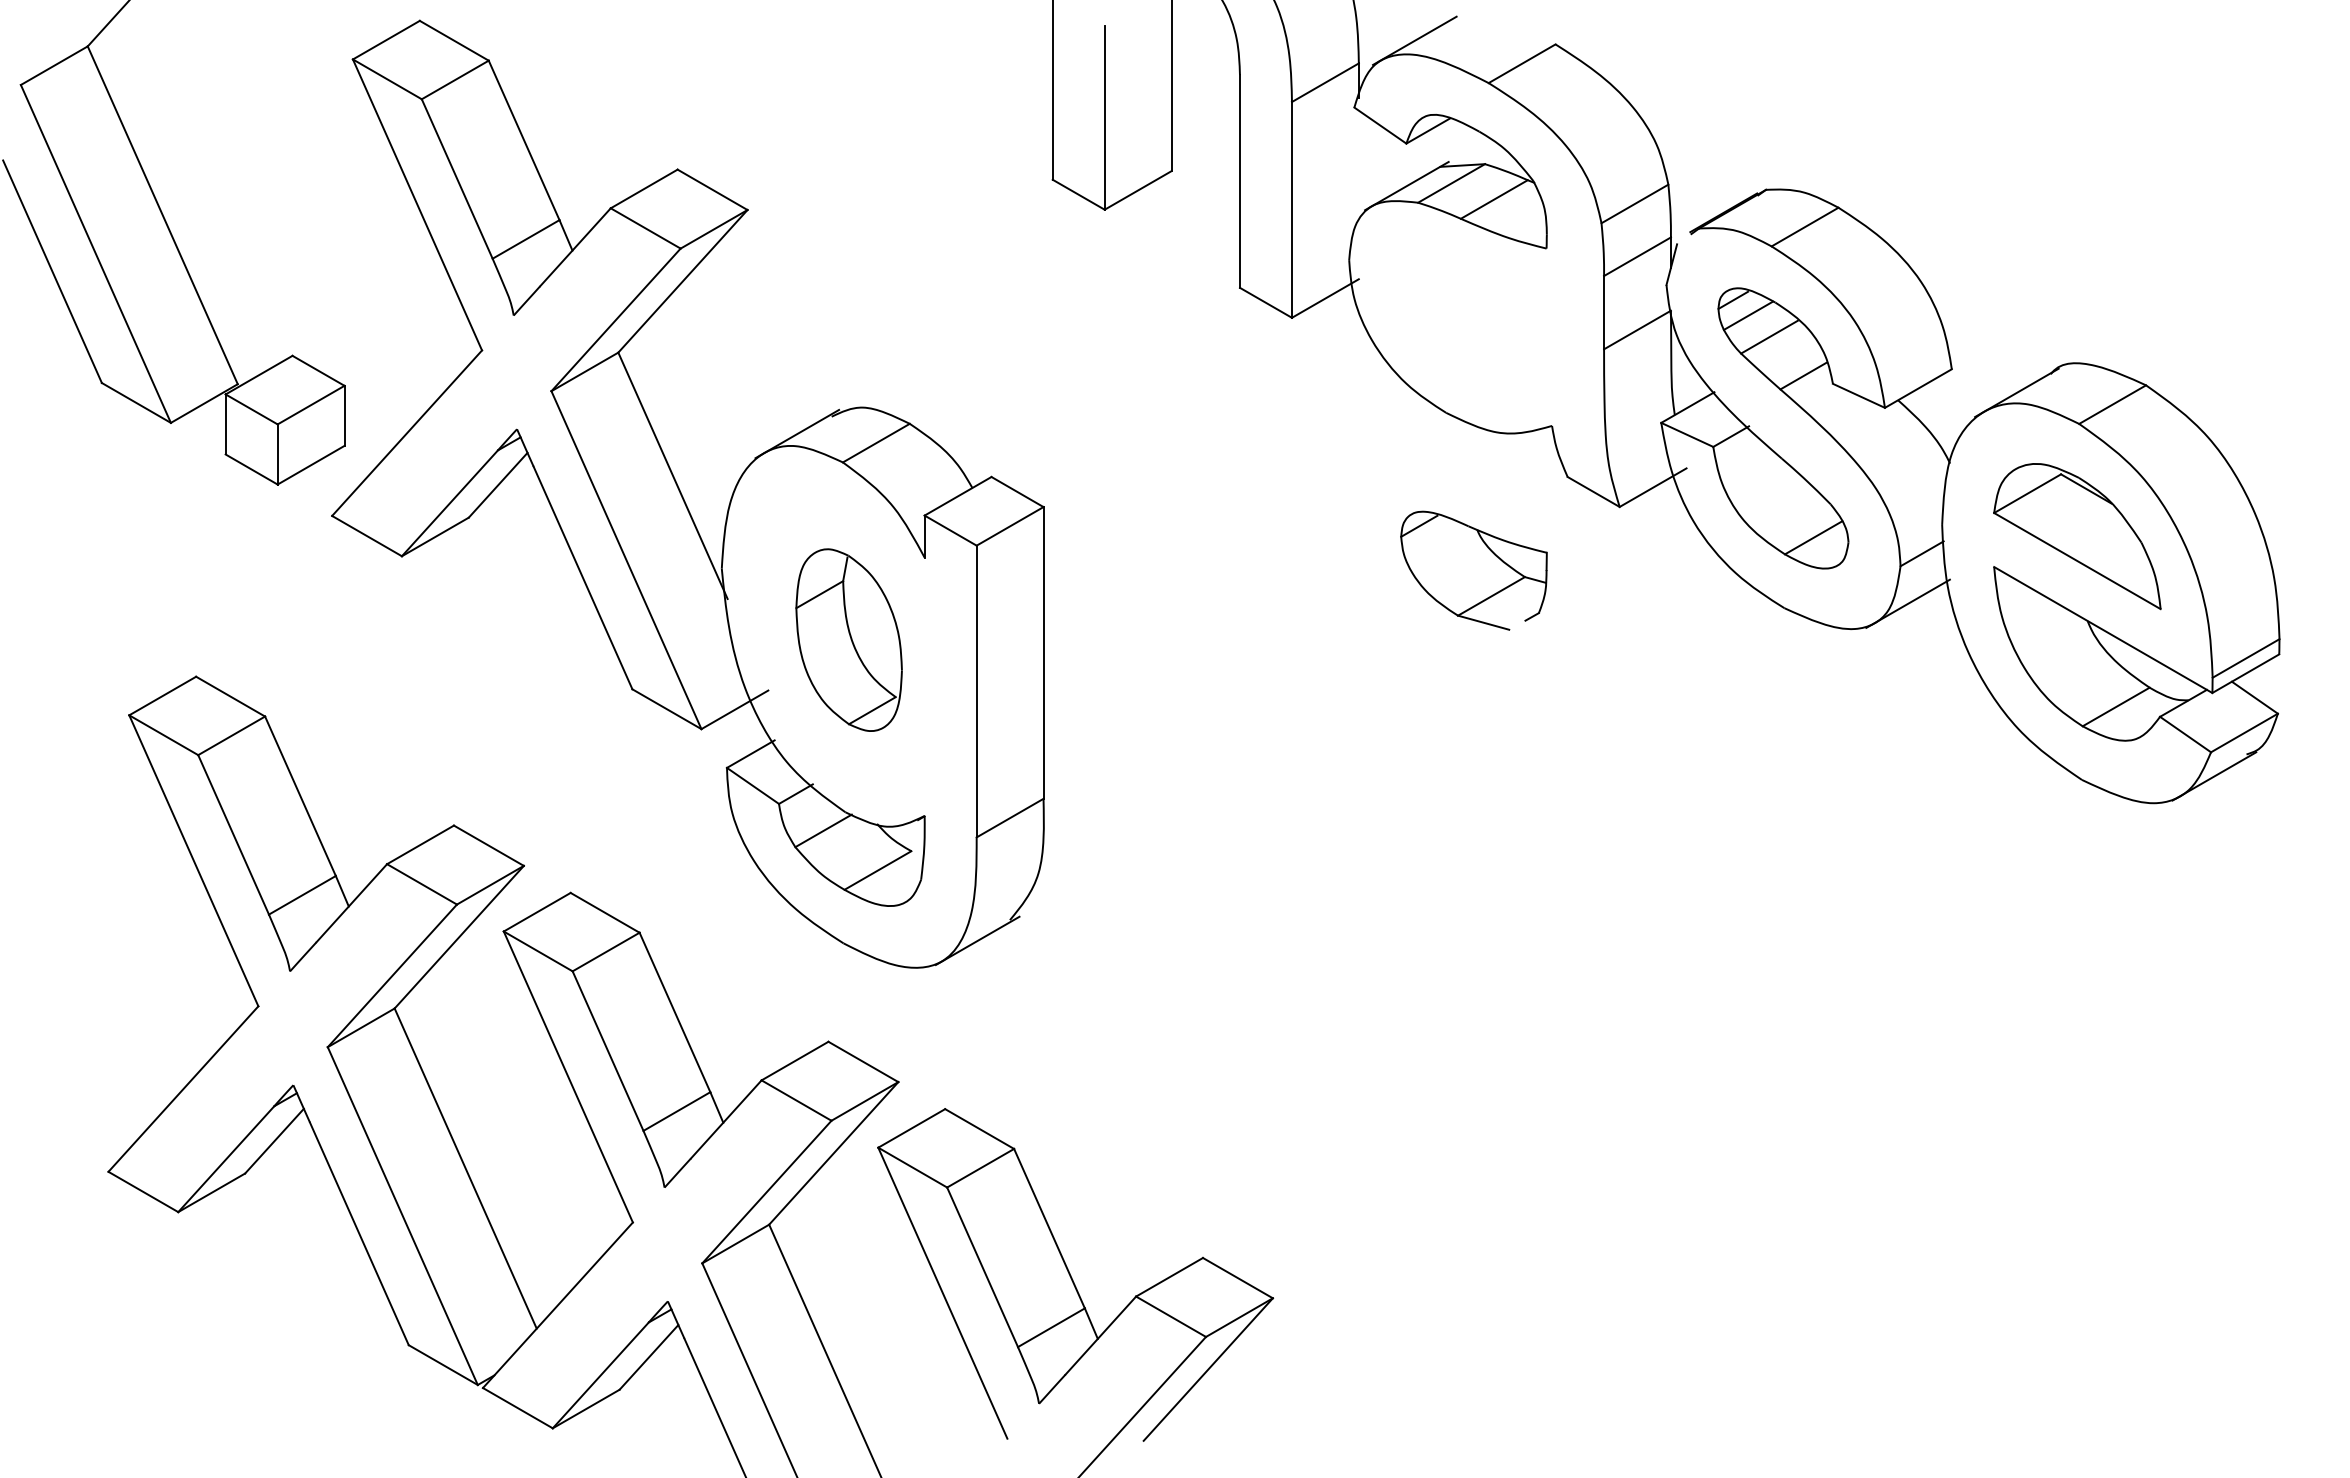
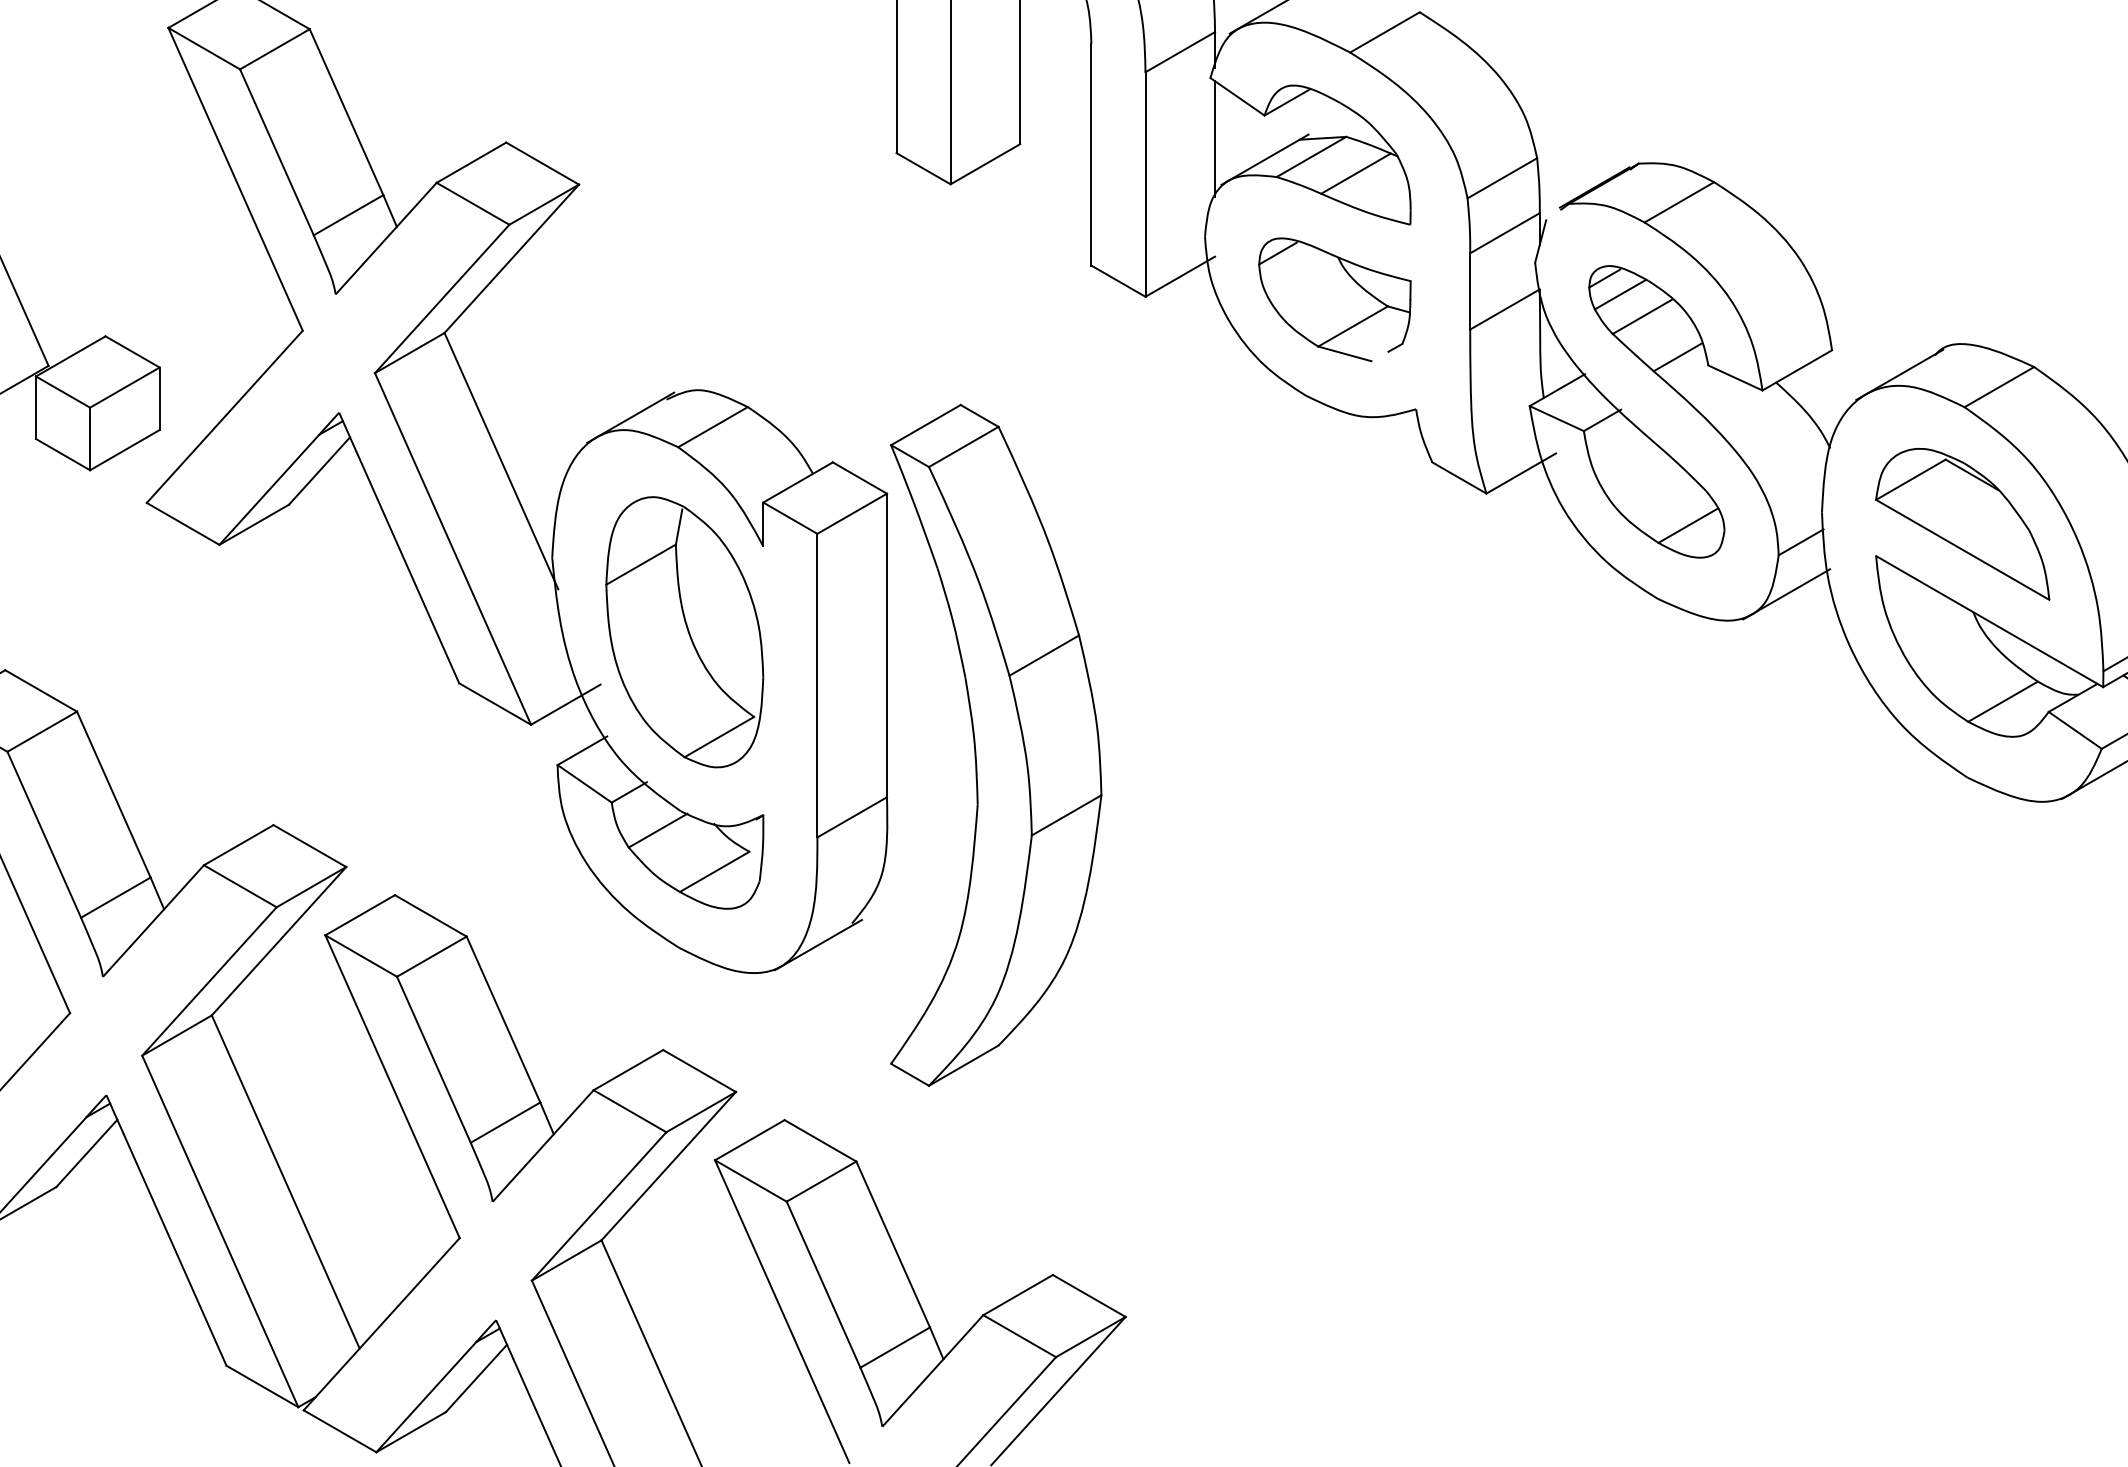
line: (1358, 166) -> (1214, 139), added
part: (1473, 570) -> (1334, 299), moved
part: (848, 639) -> (684, 631), size x1.43
part: (1148, 748) -> (996, 744), added

